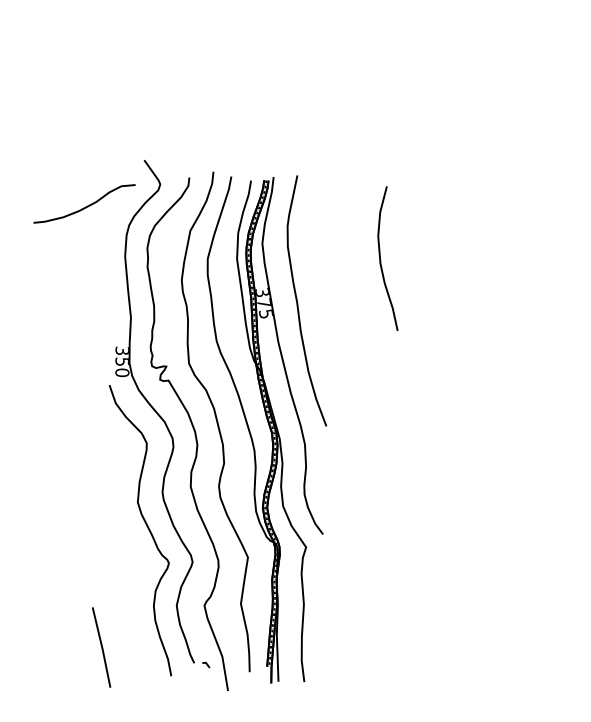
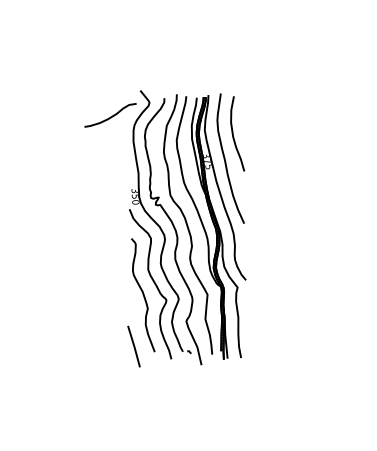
curve: (381, 257) -> (233, 133), moved
curve: (125, 551) -> (143, 295), added

